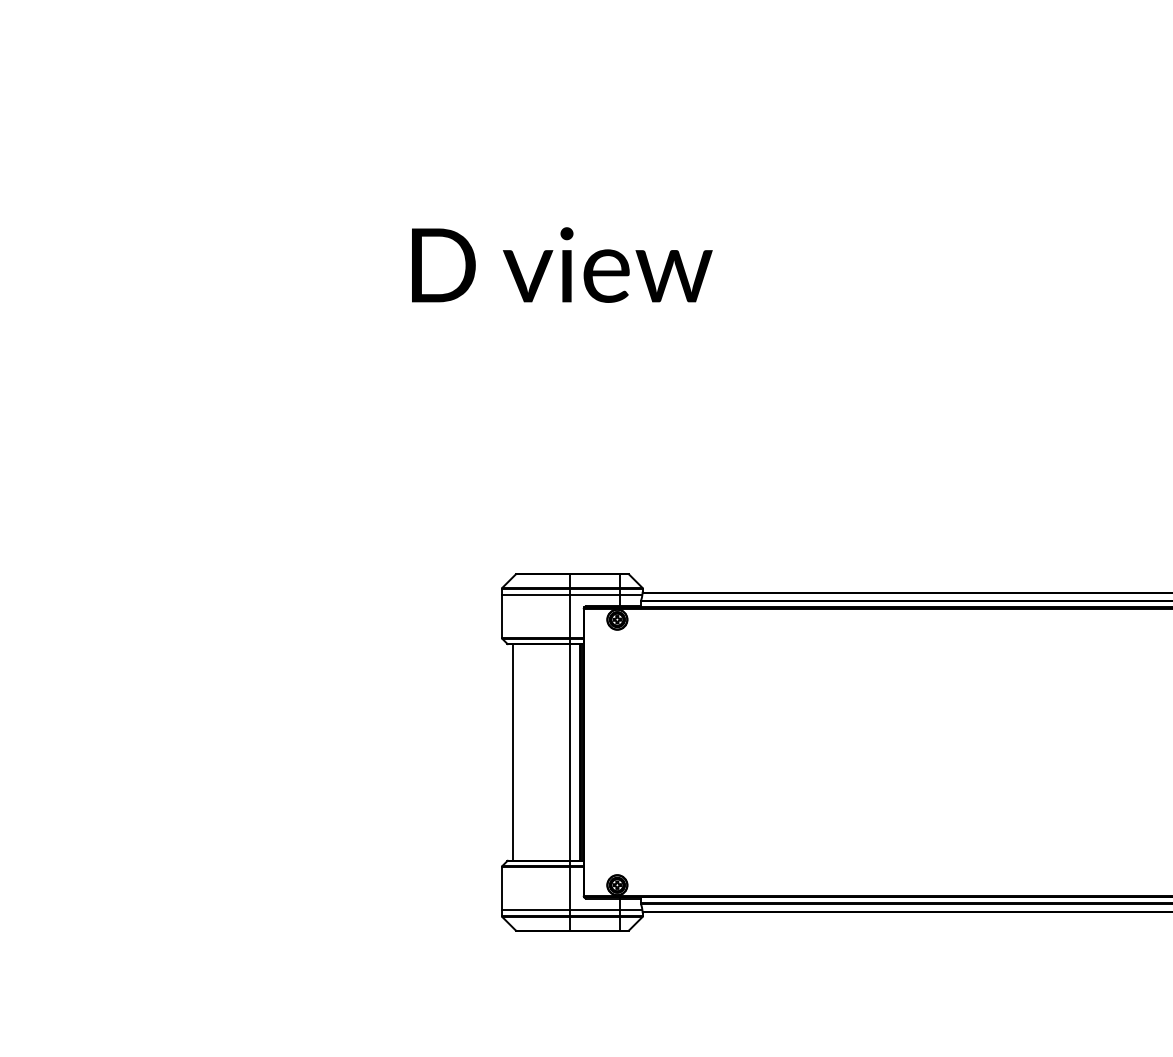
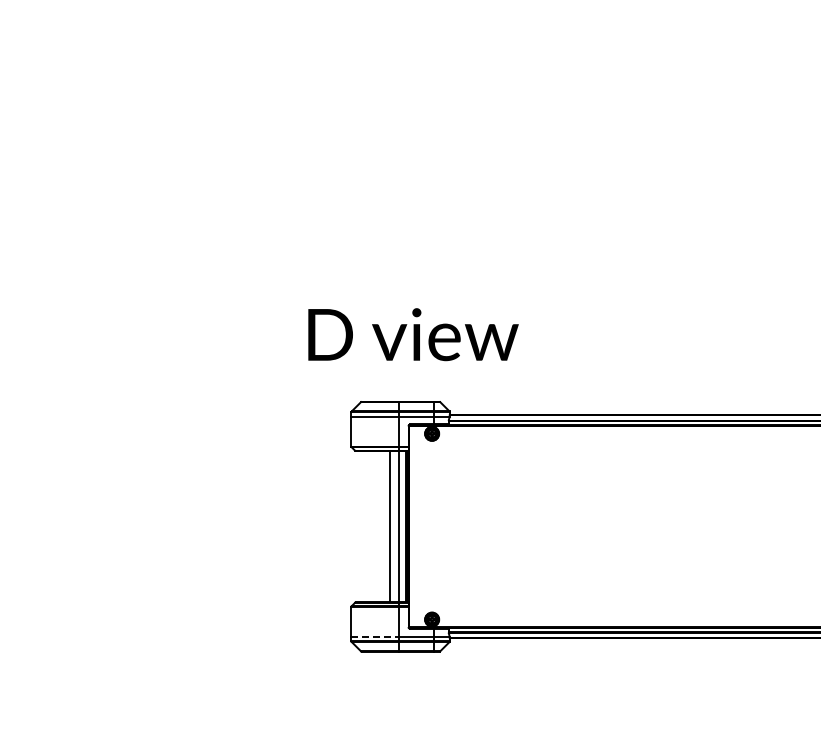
text: (562, 264) -> (413, 334), moved
line: (513, 752) -> (390, 526), moved
line: (536, 909) -> (375, 636), solid -> dashed

